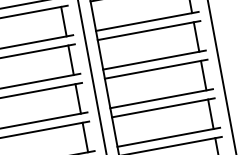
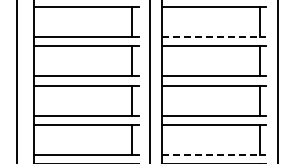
line: (147, 21) -> (214, 37), solid -> dashed
line: (169, 136) -> (214, 154), solid -> dashed

